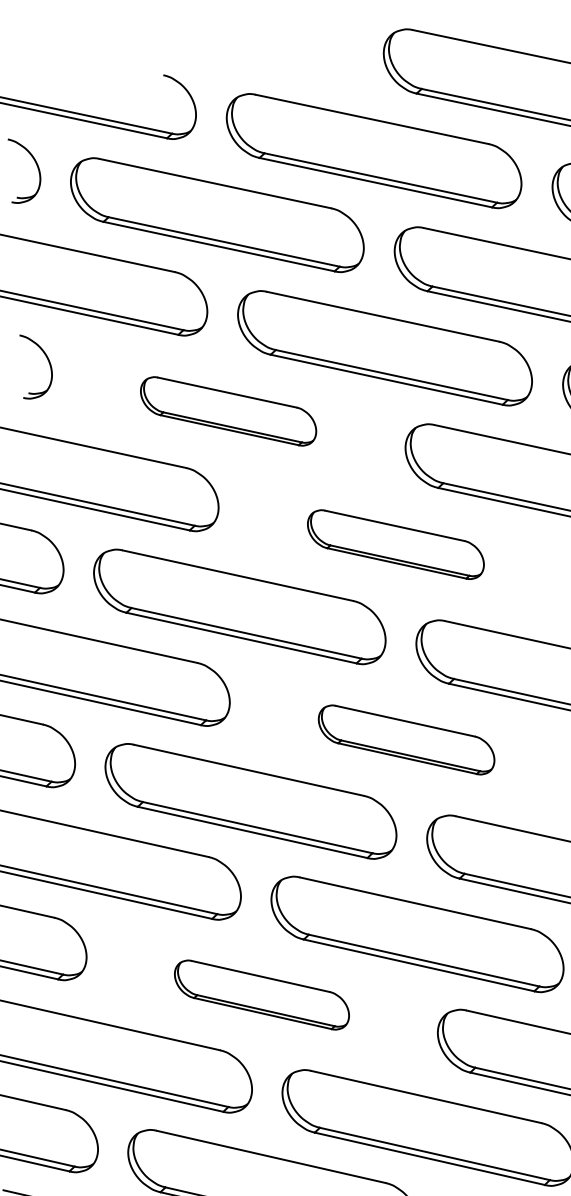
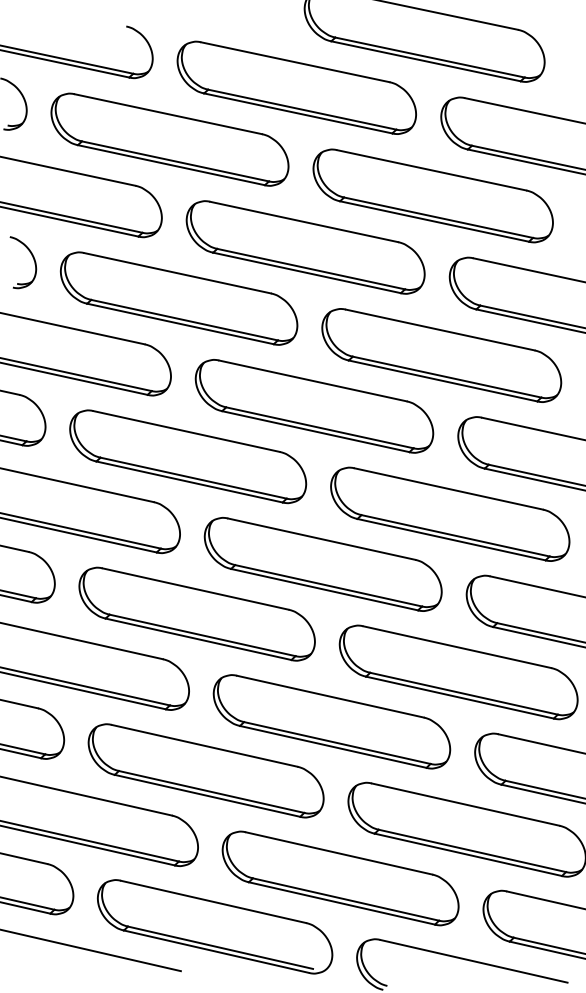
part: (227, 411) -> (178, 298), size x1.67
part: (395, 544) -> (314, 406), size x1.67
part: (405, 740) -> (322, 564), size x1.67
part: (261, 994) -> (205, 770), size x1.67

